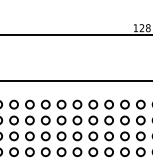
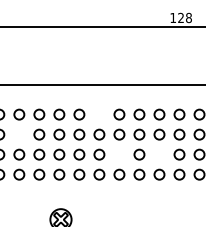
circle: (77, 104) -> (99, 114), removed
circle: (14, 120) -> (19, 134), removed
circle: (93, 136) -> (119, 154), removed
circle: (124, 136) -> (159, 154), removed

